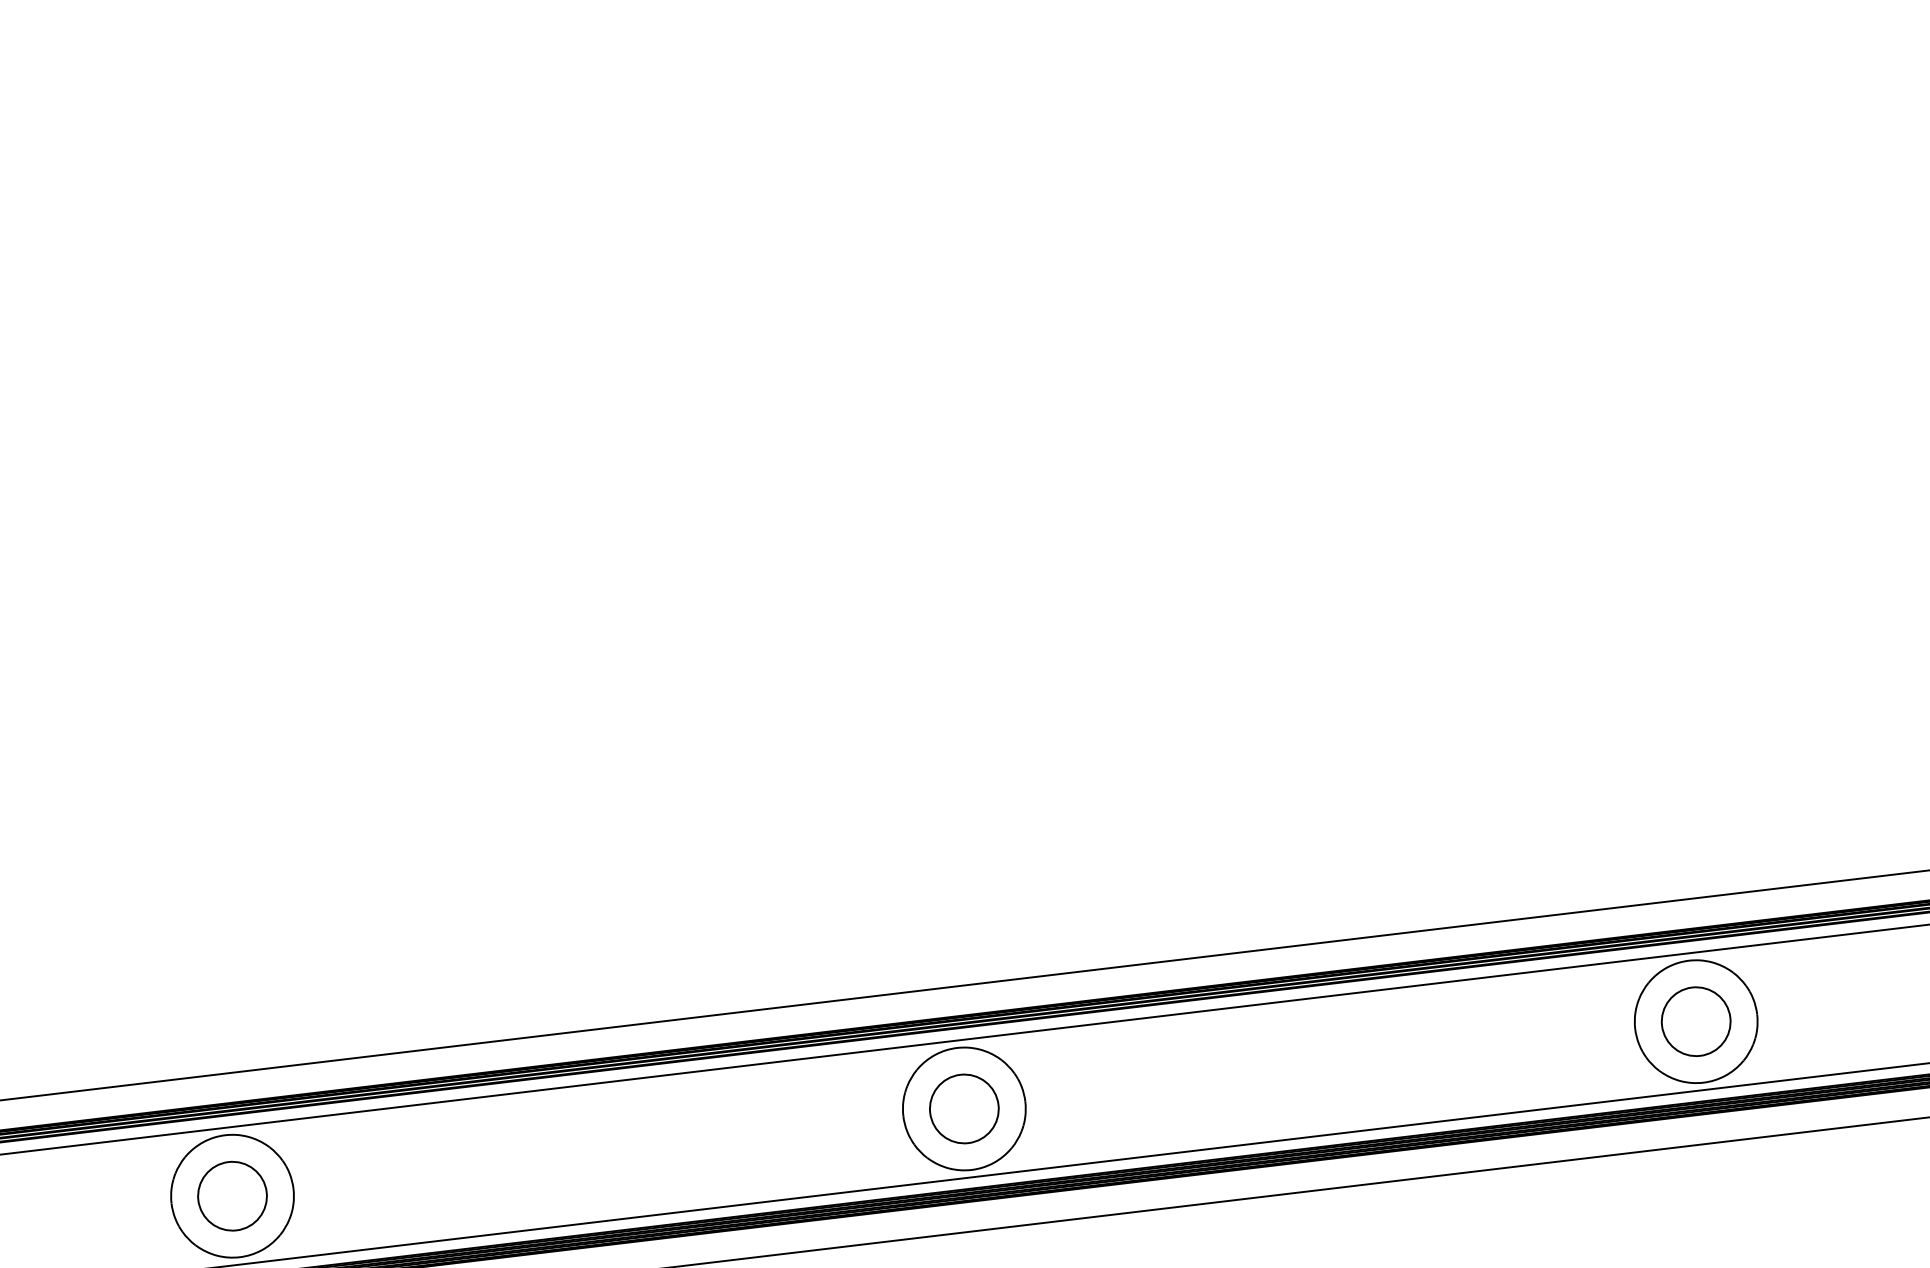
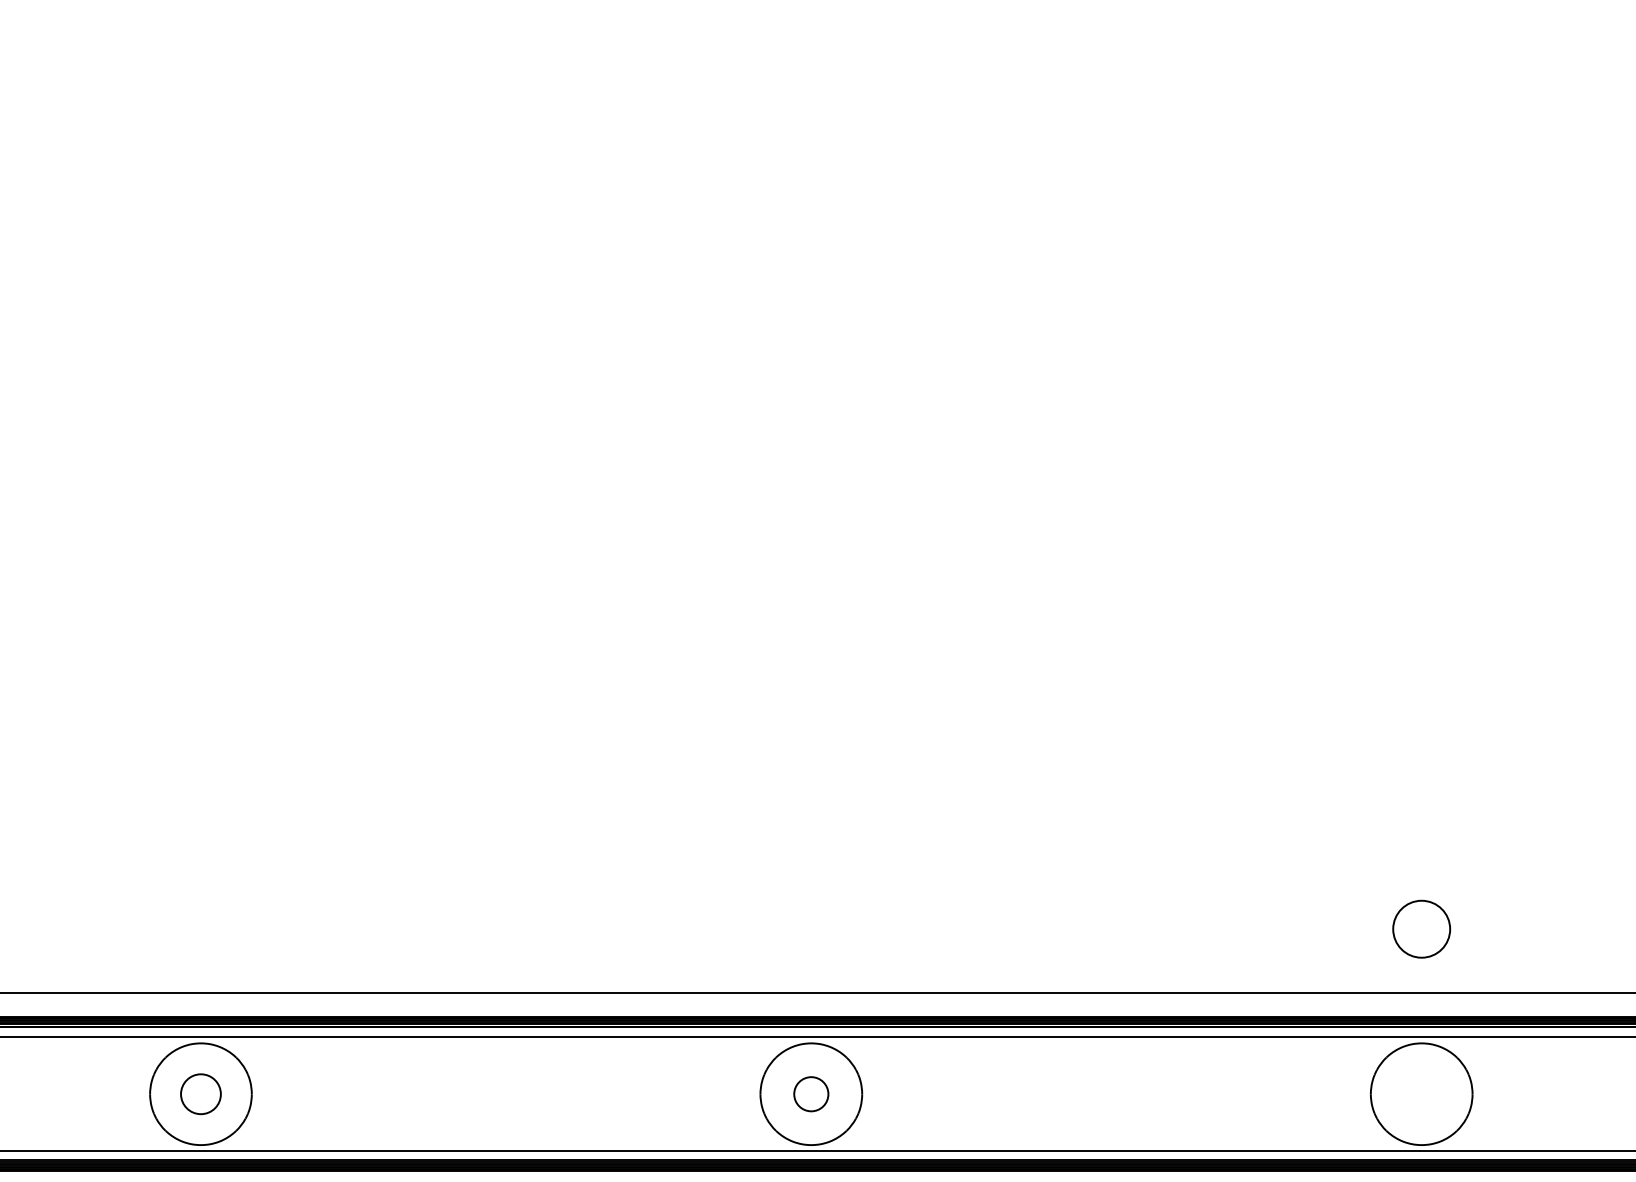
circle: (1695, 1020) -> (1421, 928), moved
circle: (963, 1108) -> (810, 1093), size x0.6
circle: (231, 1195) -> (200, 1093), size x0.7

